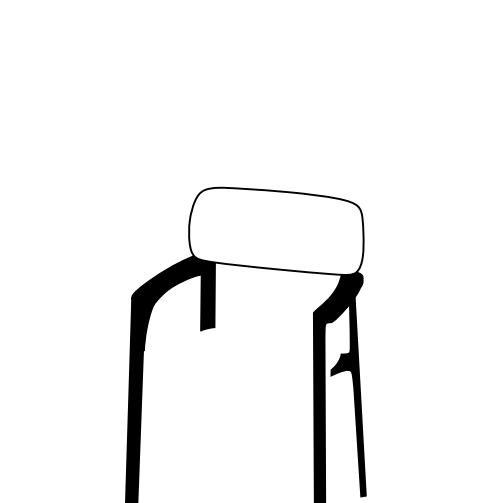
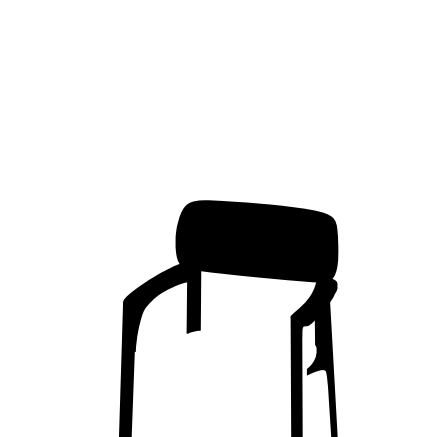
fill: (276, 230) -> (257, 240), added
fill: (344, 328) -> (319, 331), added

